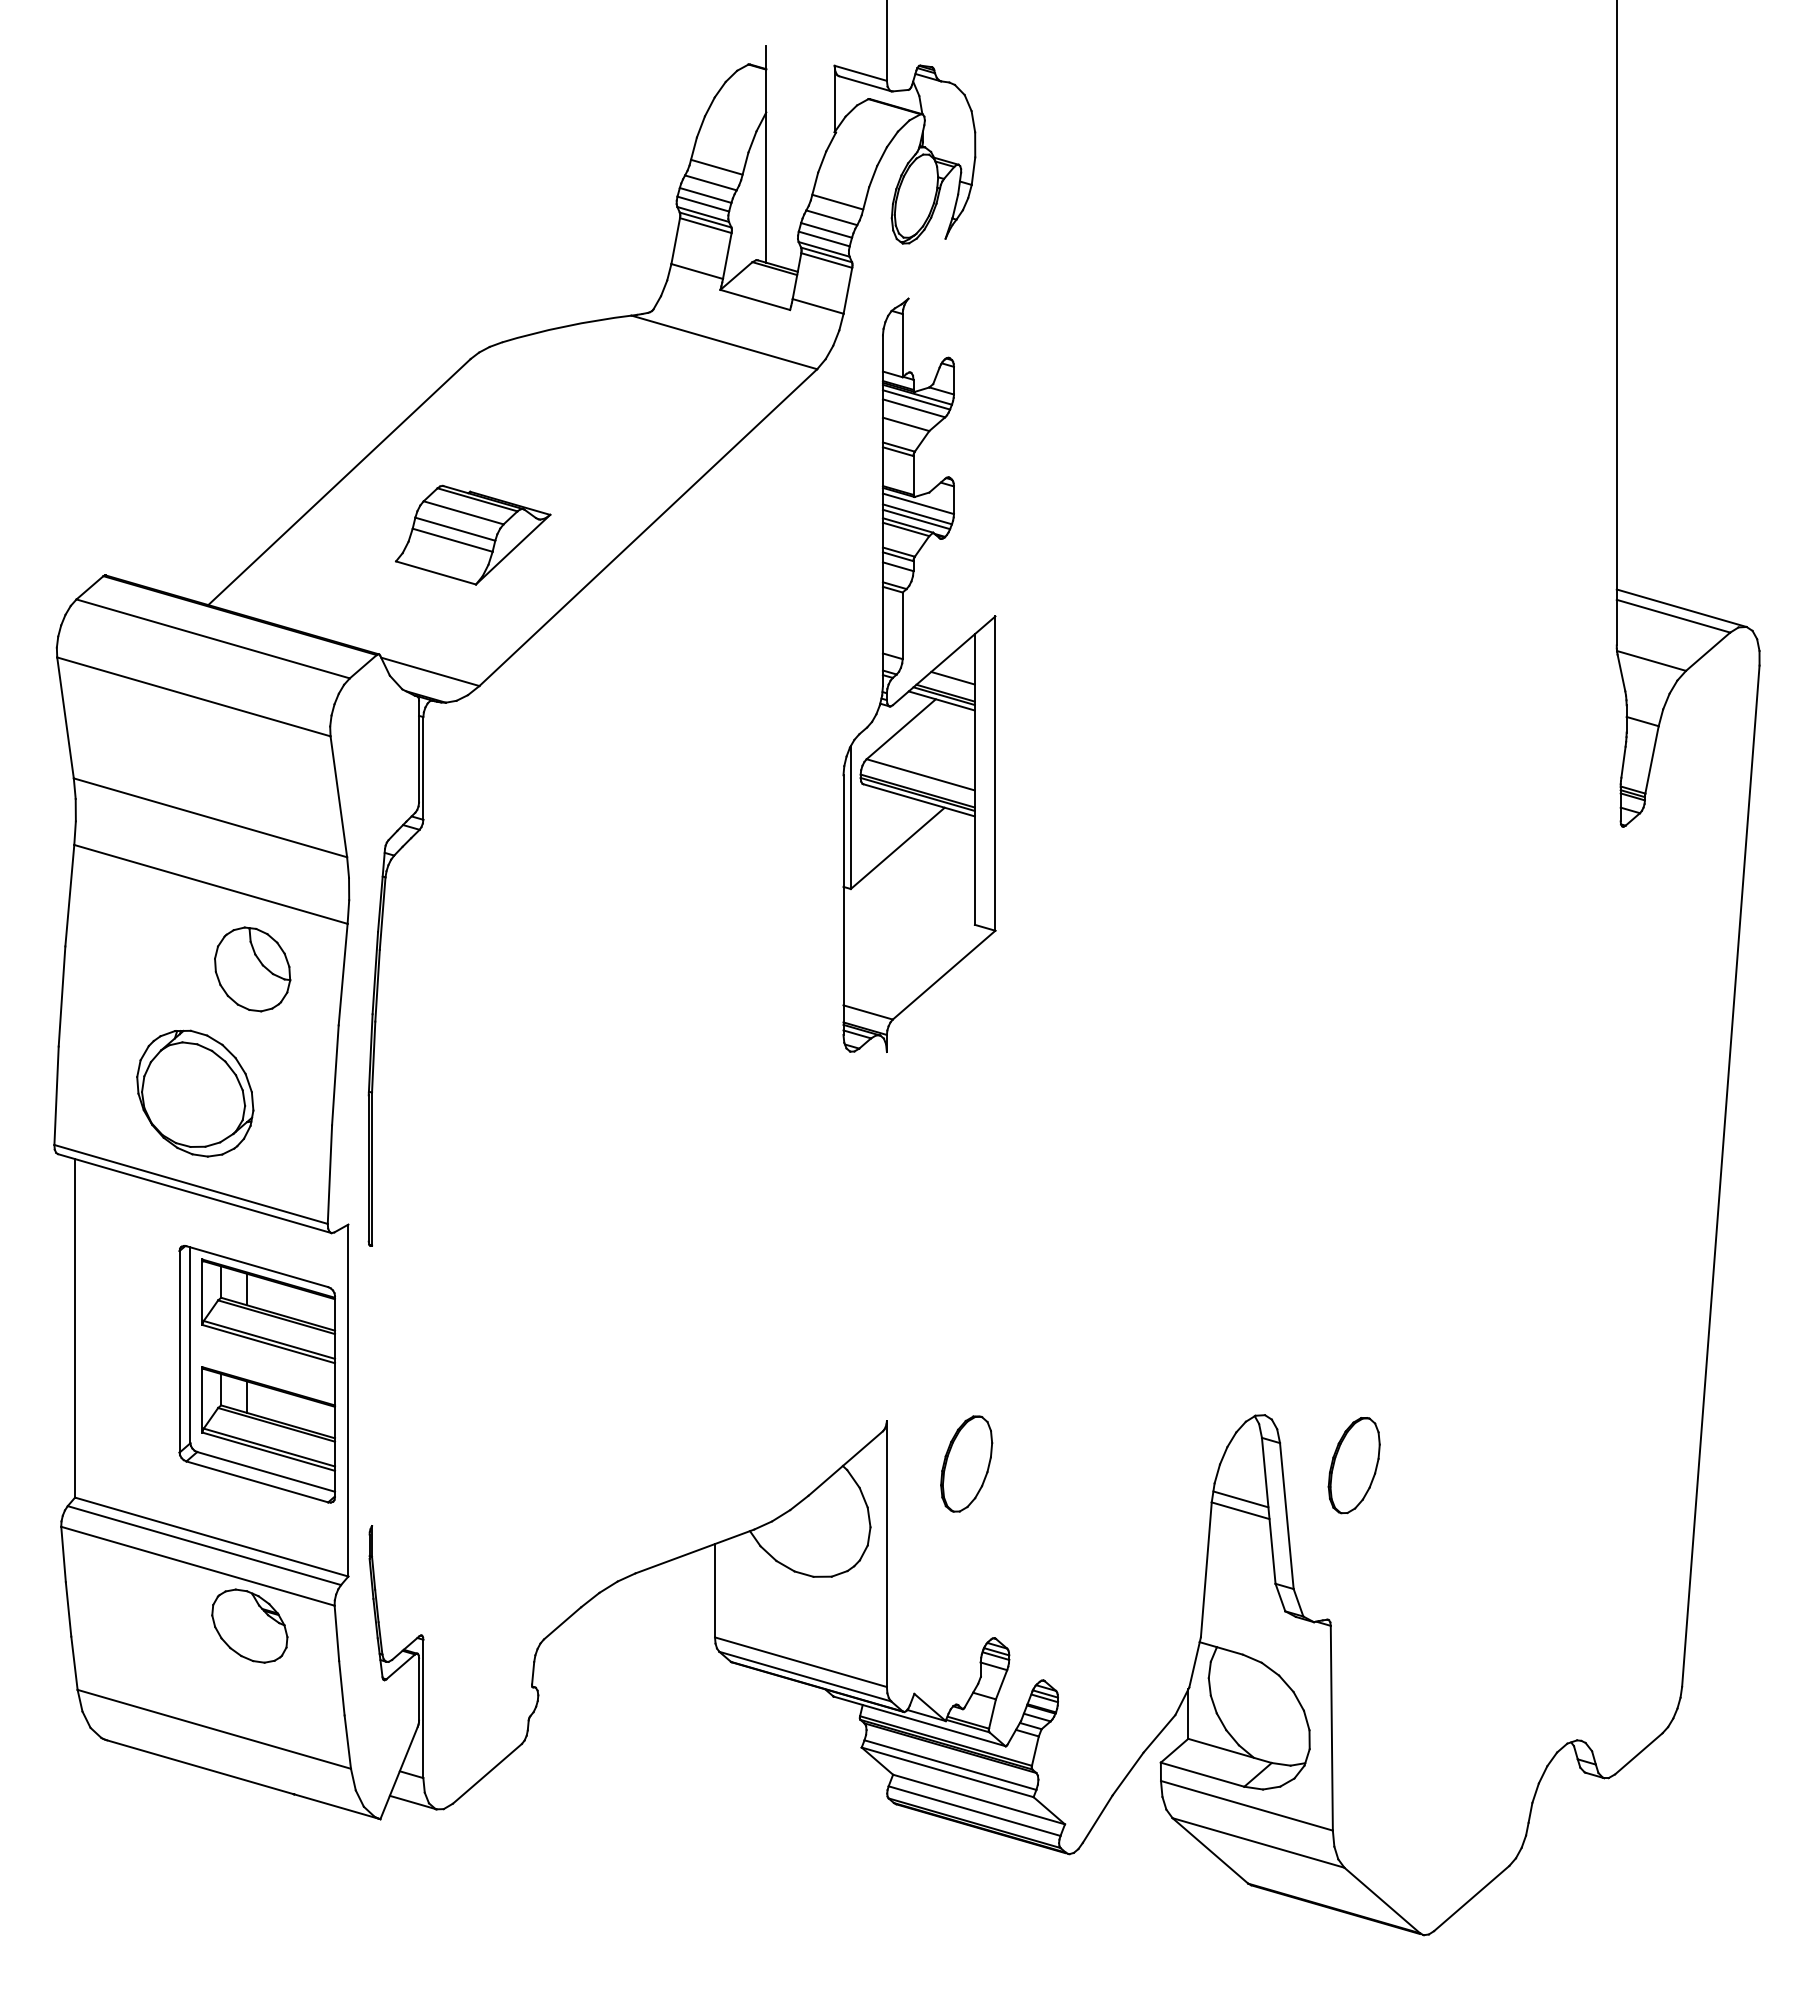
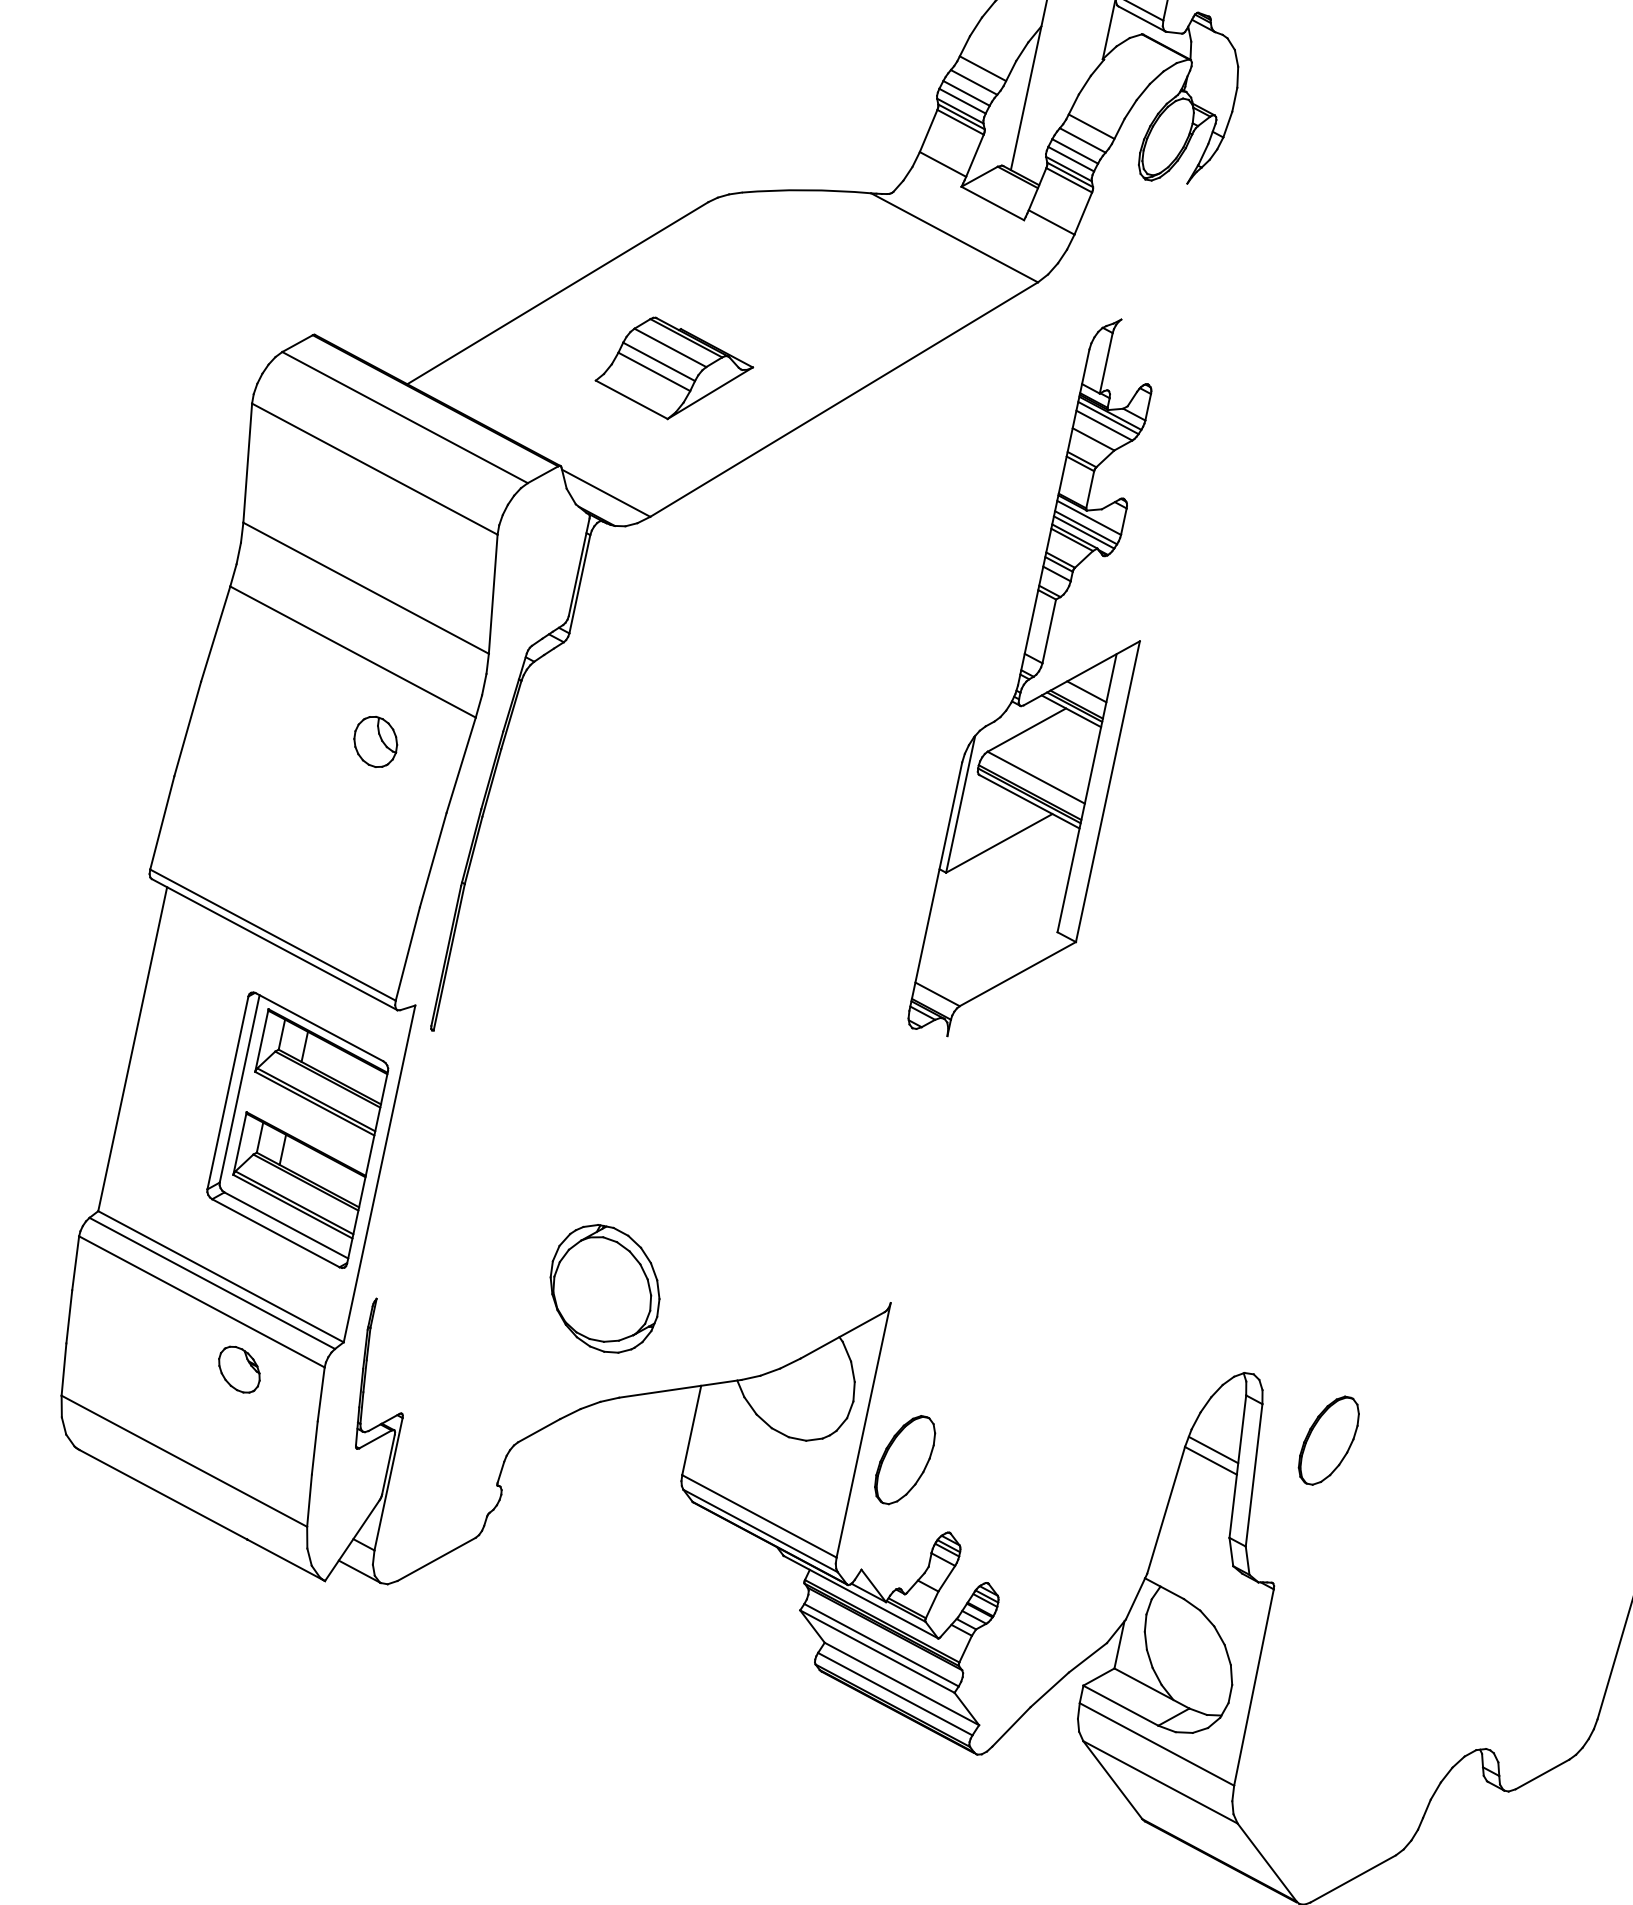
part: (919, 674) -> (1055, 681), moved
part: (252, 969) -> (375, 741), size x0.6
part: (195, 1093) -> (605, 1288), moved
part: (966, 1463) -> (905, 1459), moved
part: (249, 1625) -> (239, 1369), size x0.6

